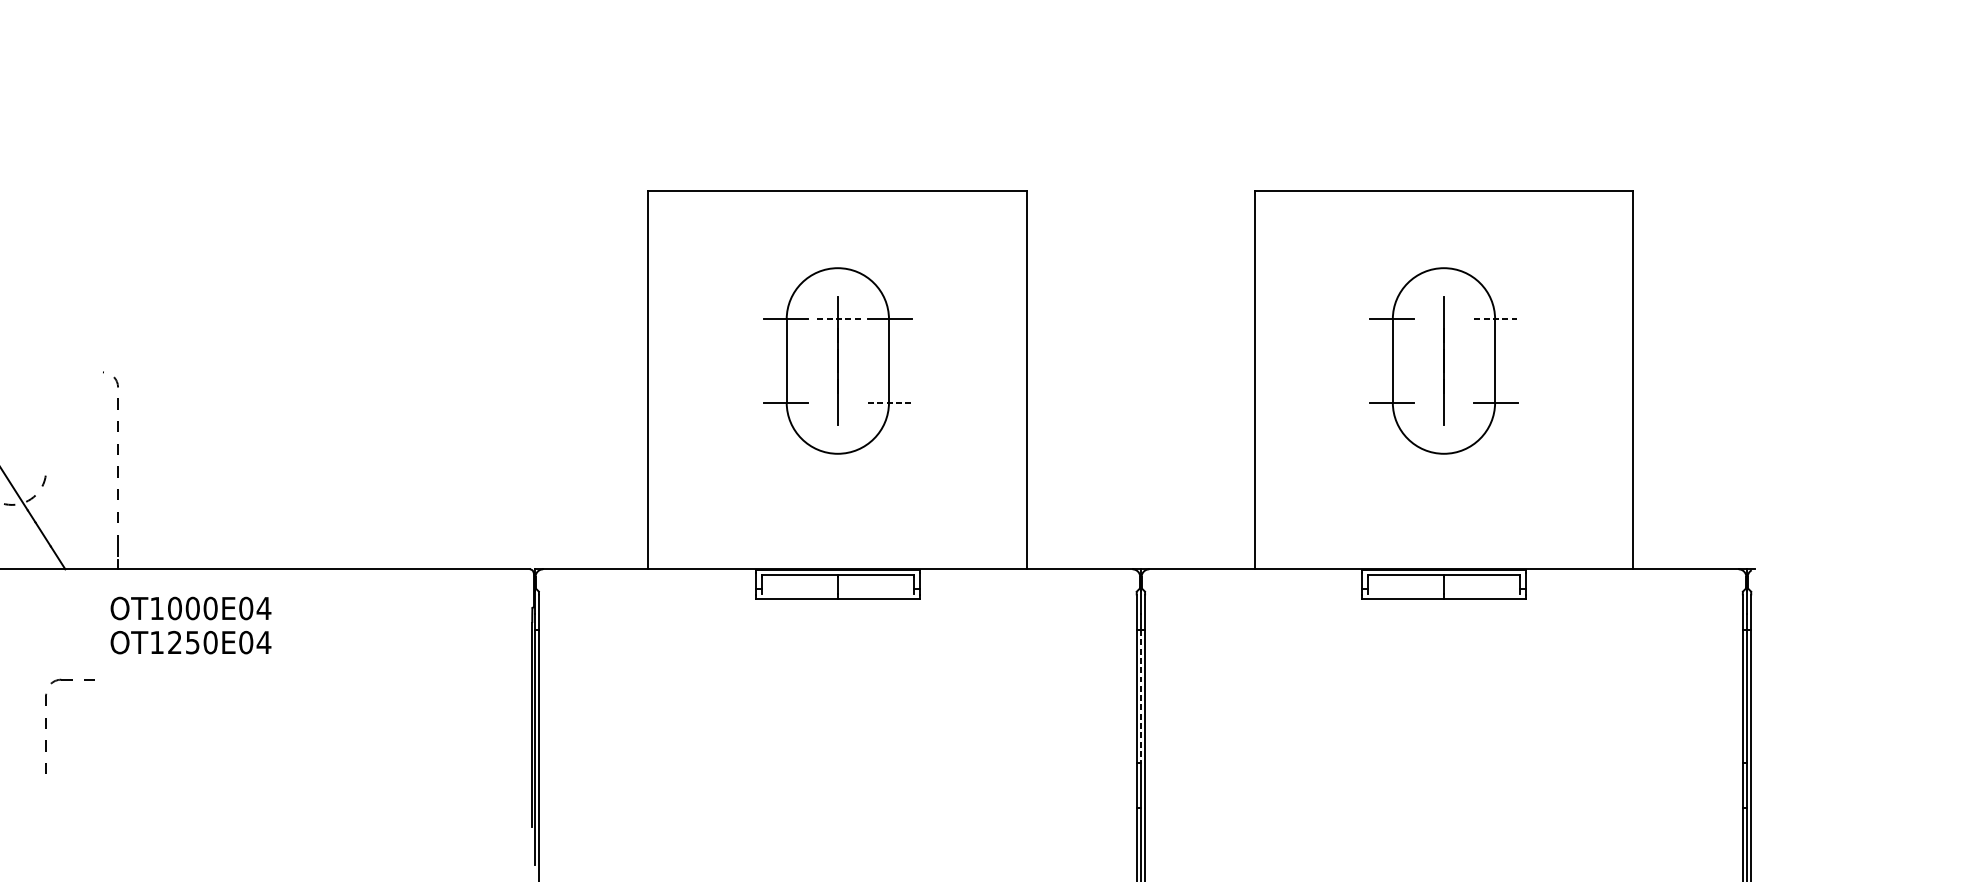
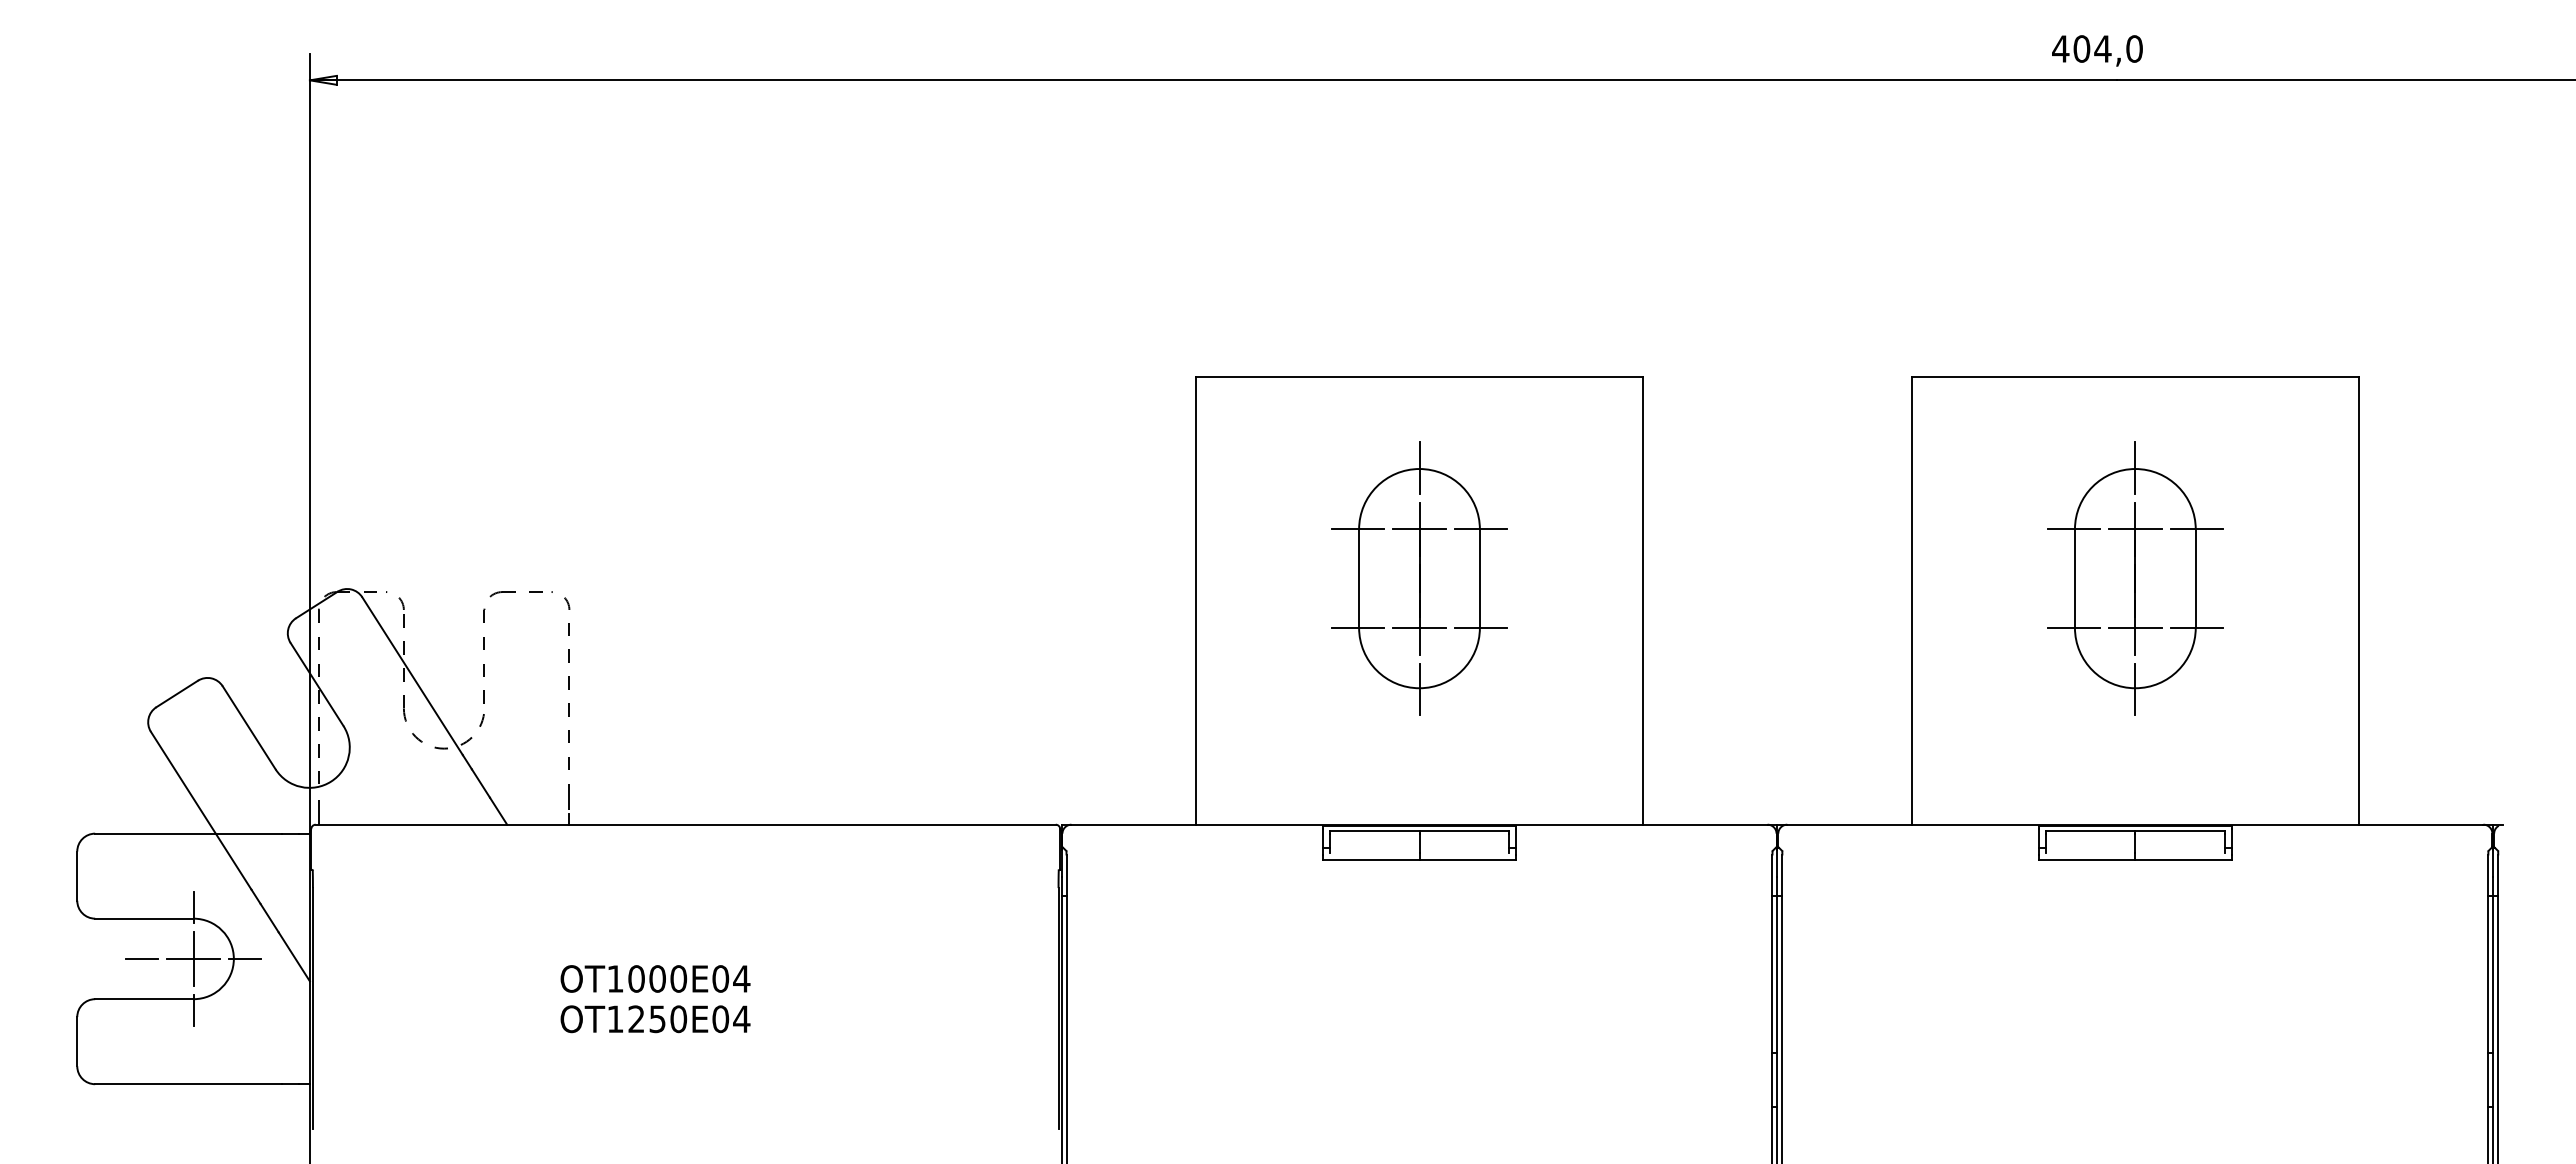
line: (837, 266) -> (1419, 467), added
line: (1444, 266) -> (2135, 467), added
line: (837, 319) -> (1419, 529), dashed -> solid
line: (1444, 319) -> (2135, 529), added
line: (1495, 319) -> (2196, 529), dashed -> solid
line: (837, 402) -> (1419, 627), added
line: (890, 402) -> (1481, 627), dashed -> solid
line: (1444, 402) -> (2135, 627), added
line: (837, 454) -> (1419, 689), added
line: (1444, 454) -> (2135, 689), added
text: (190, 625) -> (655, 999), moved
line: (1140, 696) -> (1777, 974), dashed -> solid
part: (46, 726) -> (484, 647), moved

